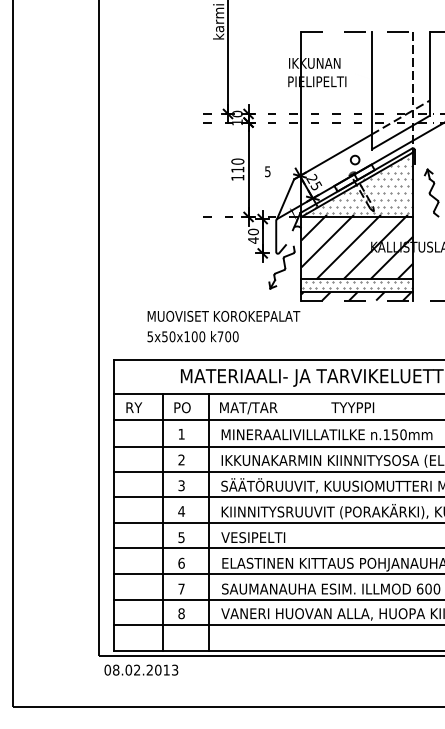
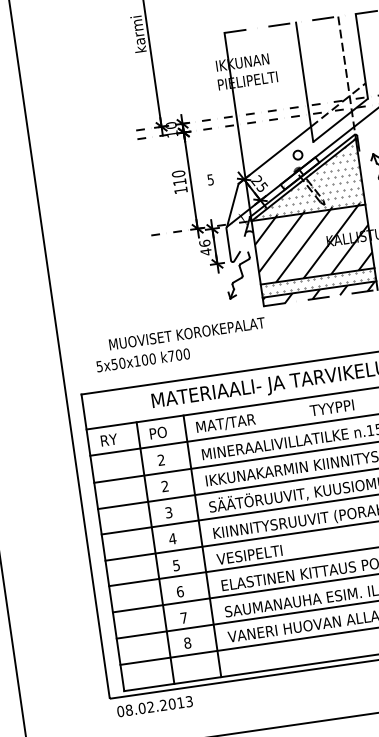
text: (253, 231) -> (204, 242), 40 -> 46
text: (192, 336) -> (142, 360), moved
text: (181, 433) -> (161, 459), 1 -> 2

